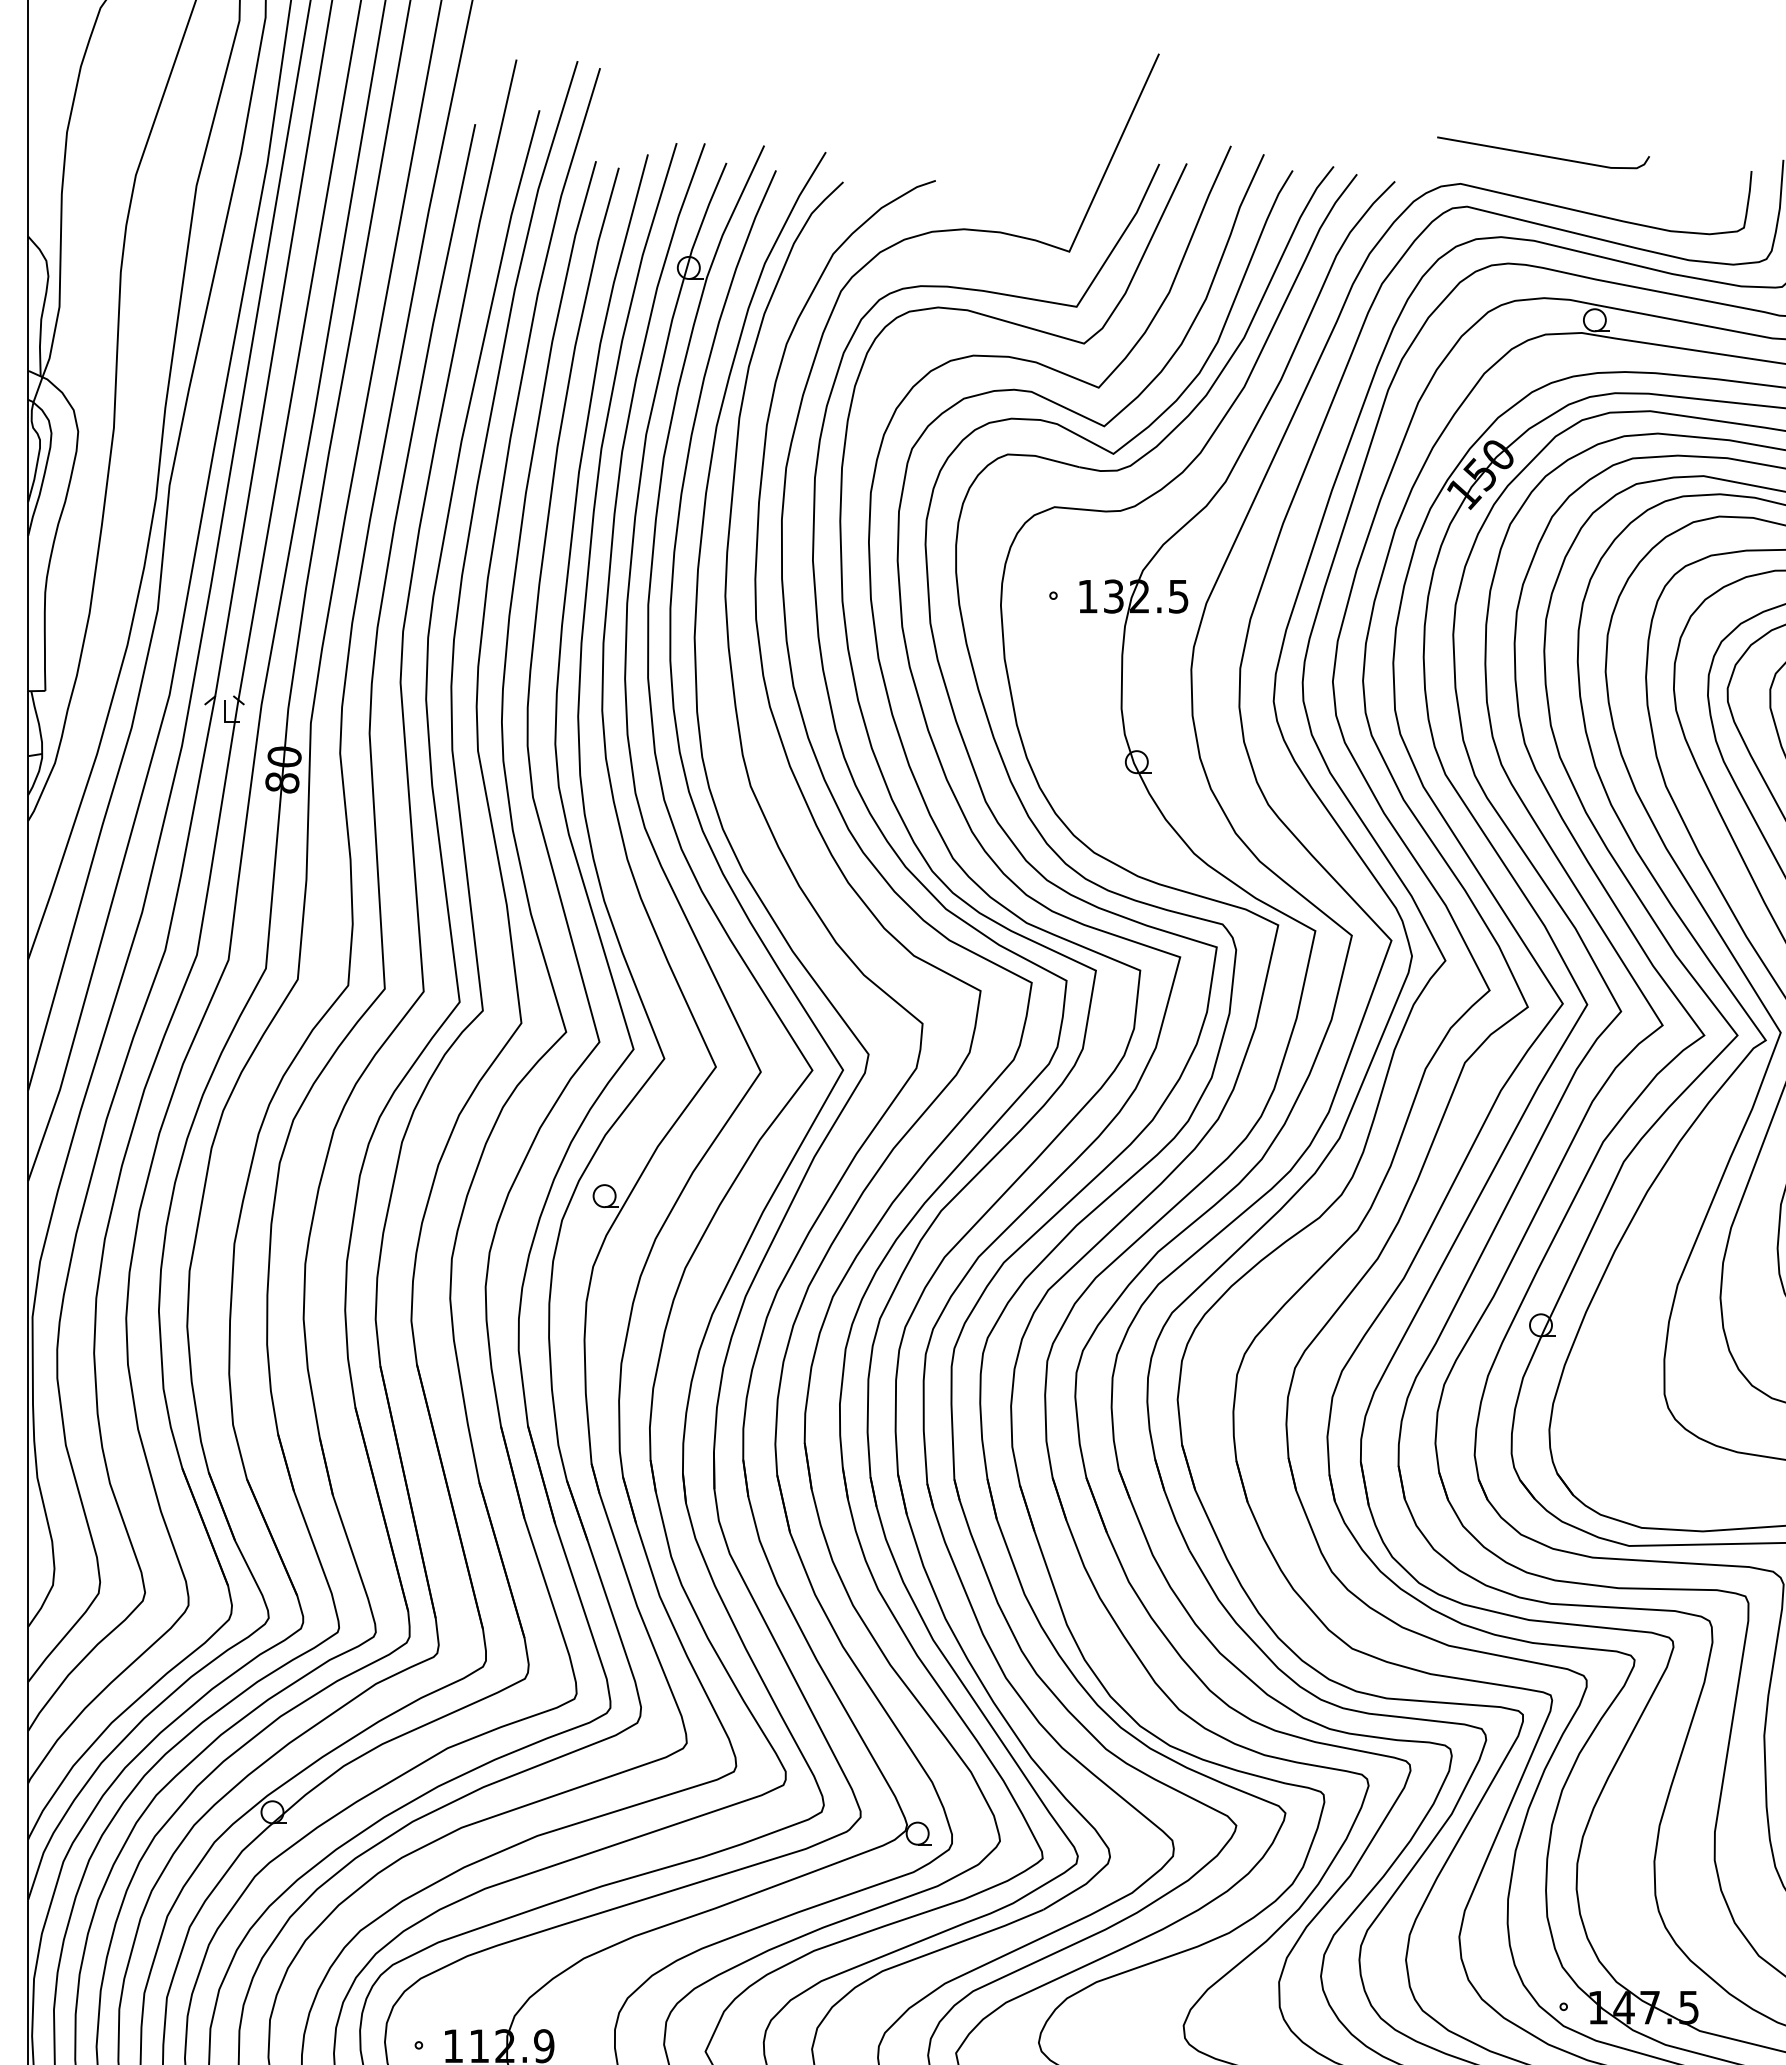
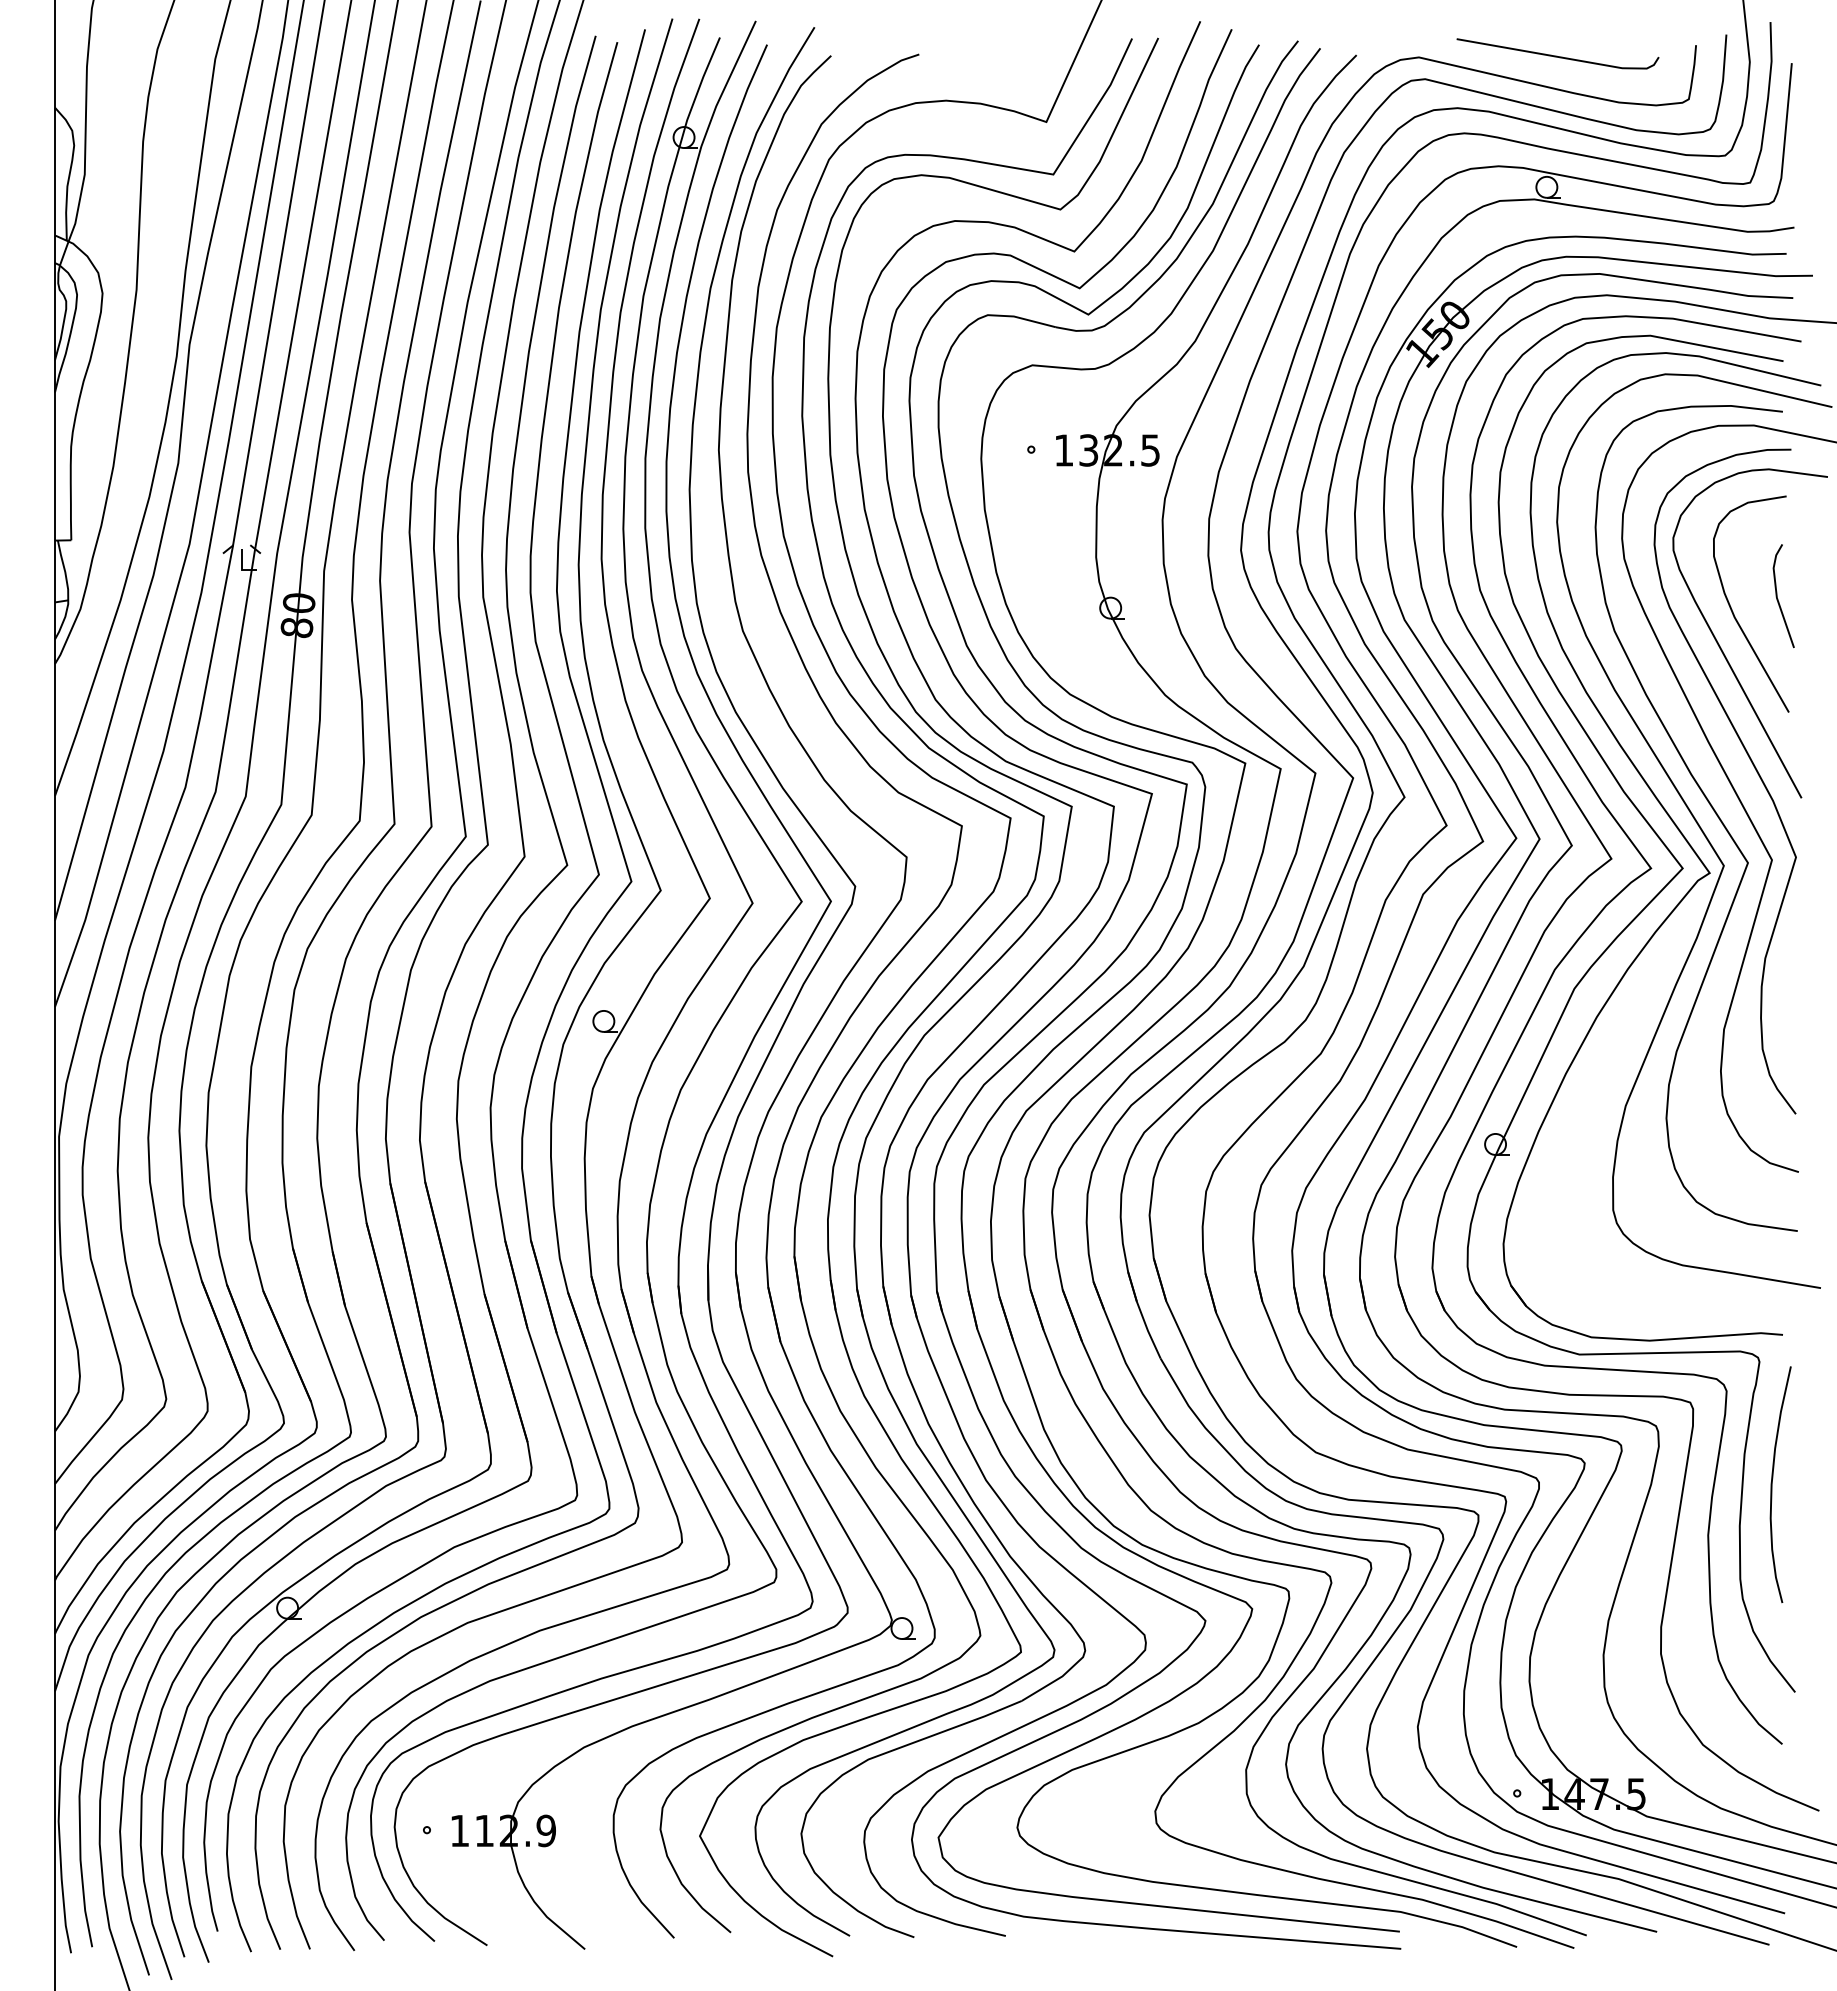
line: (1543, 154) -> (1557, 55), moved

